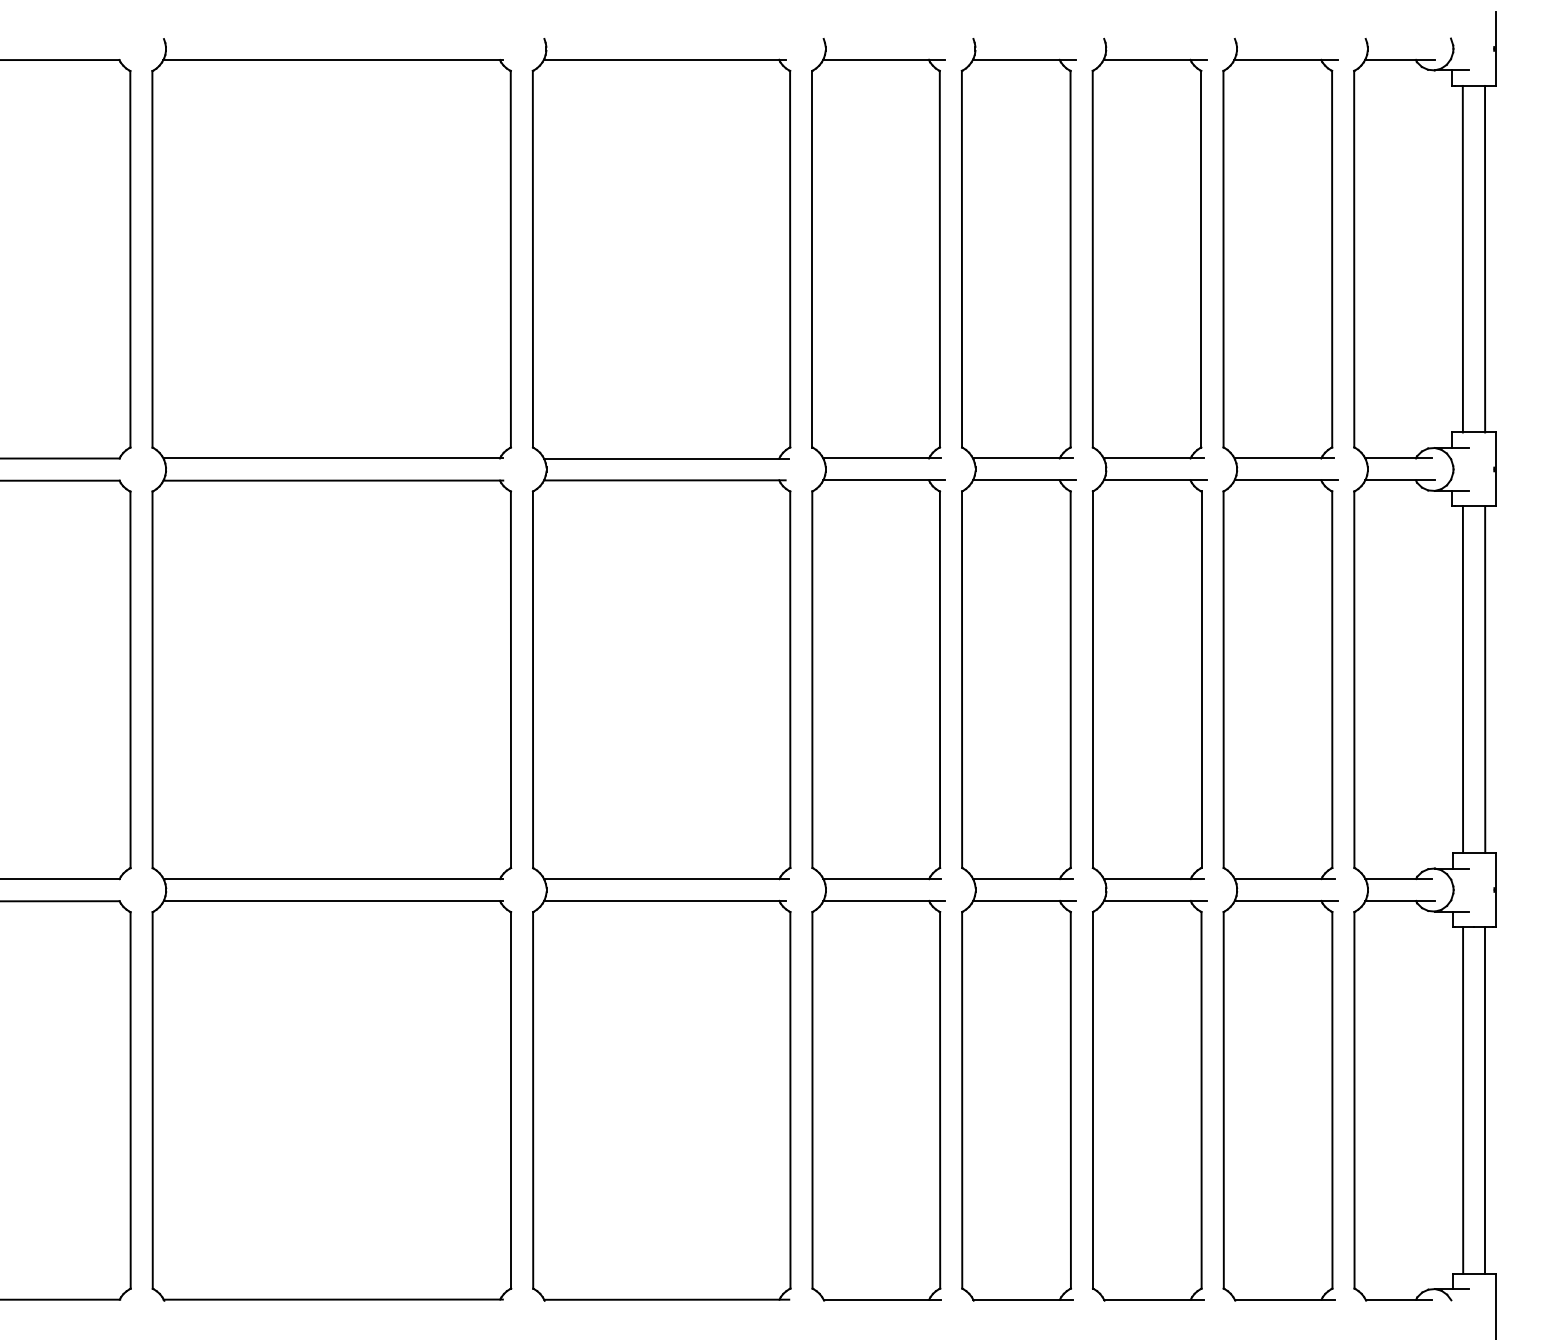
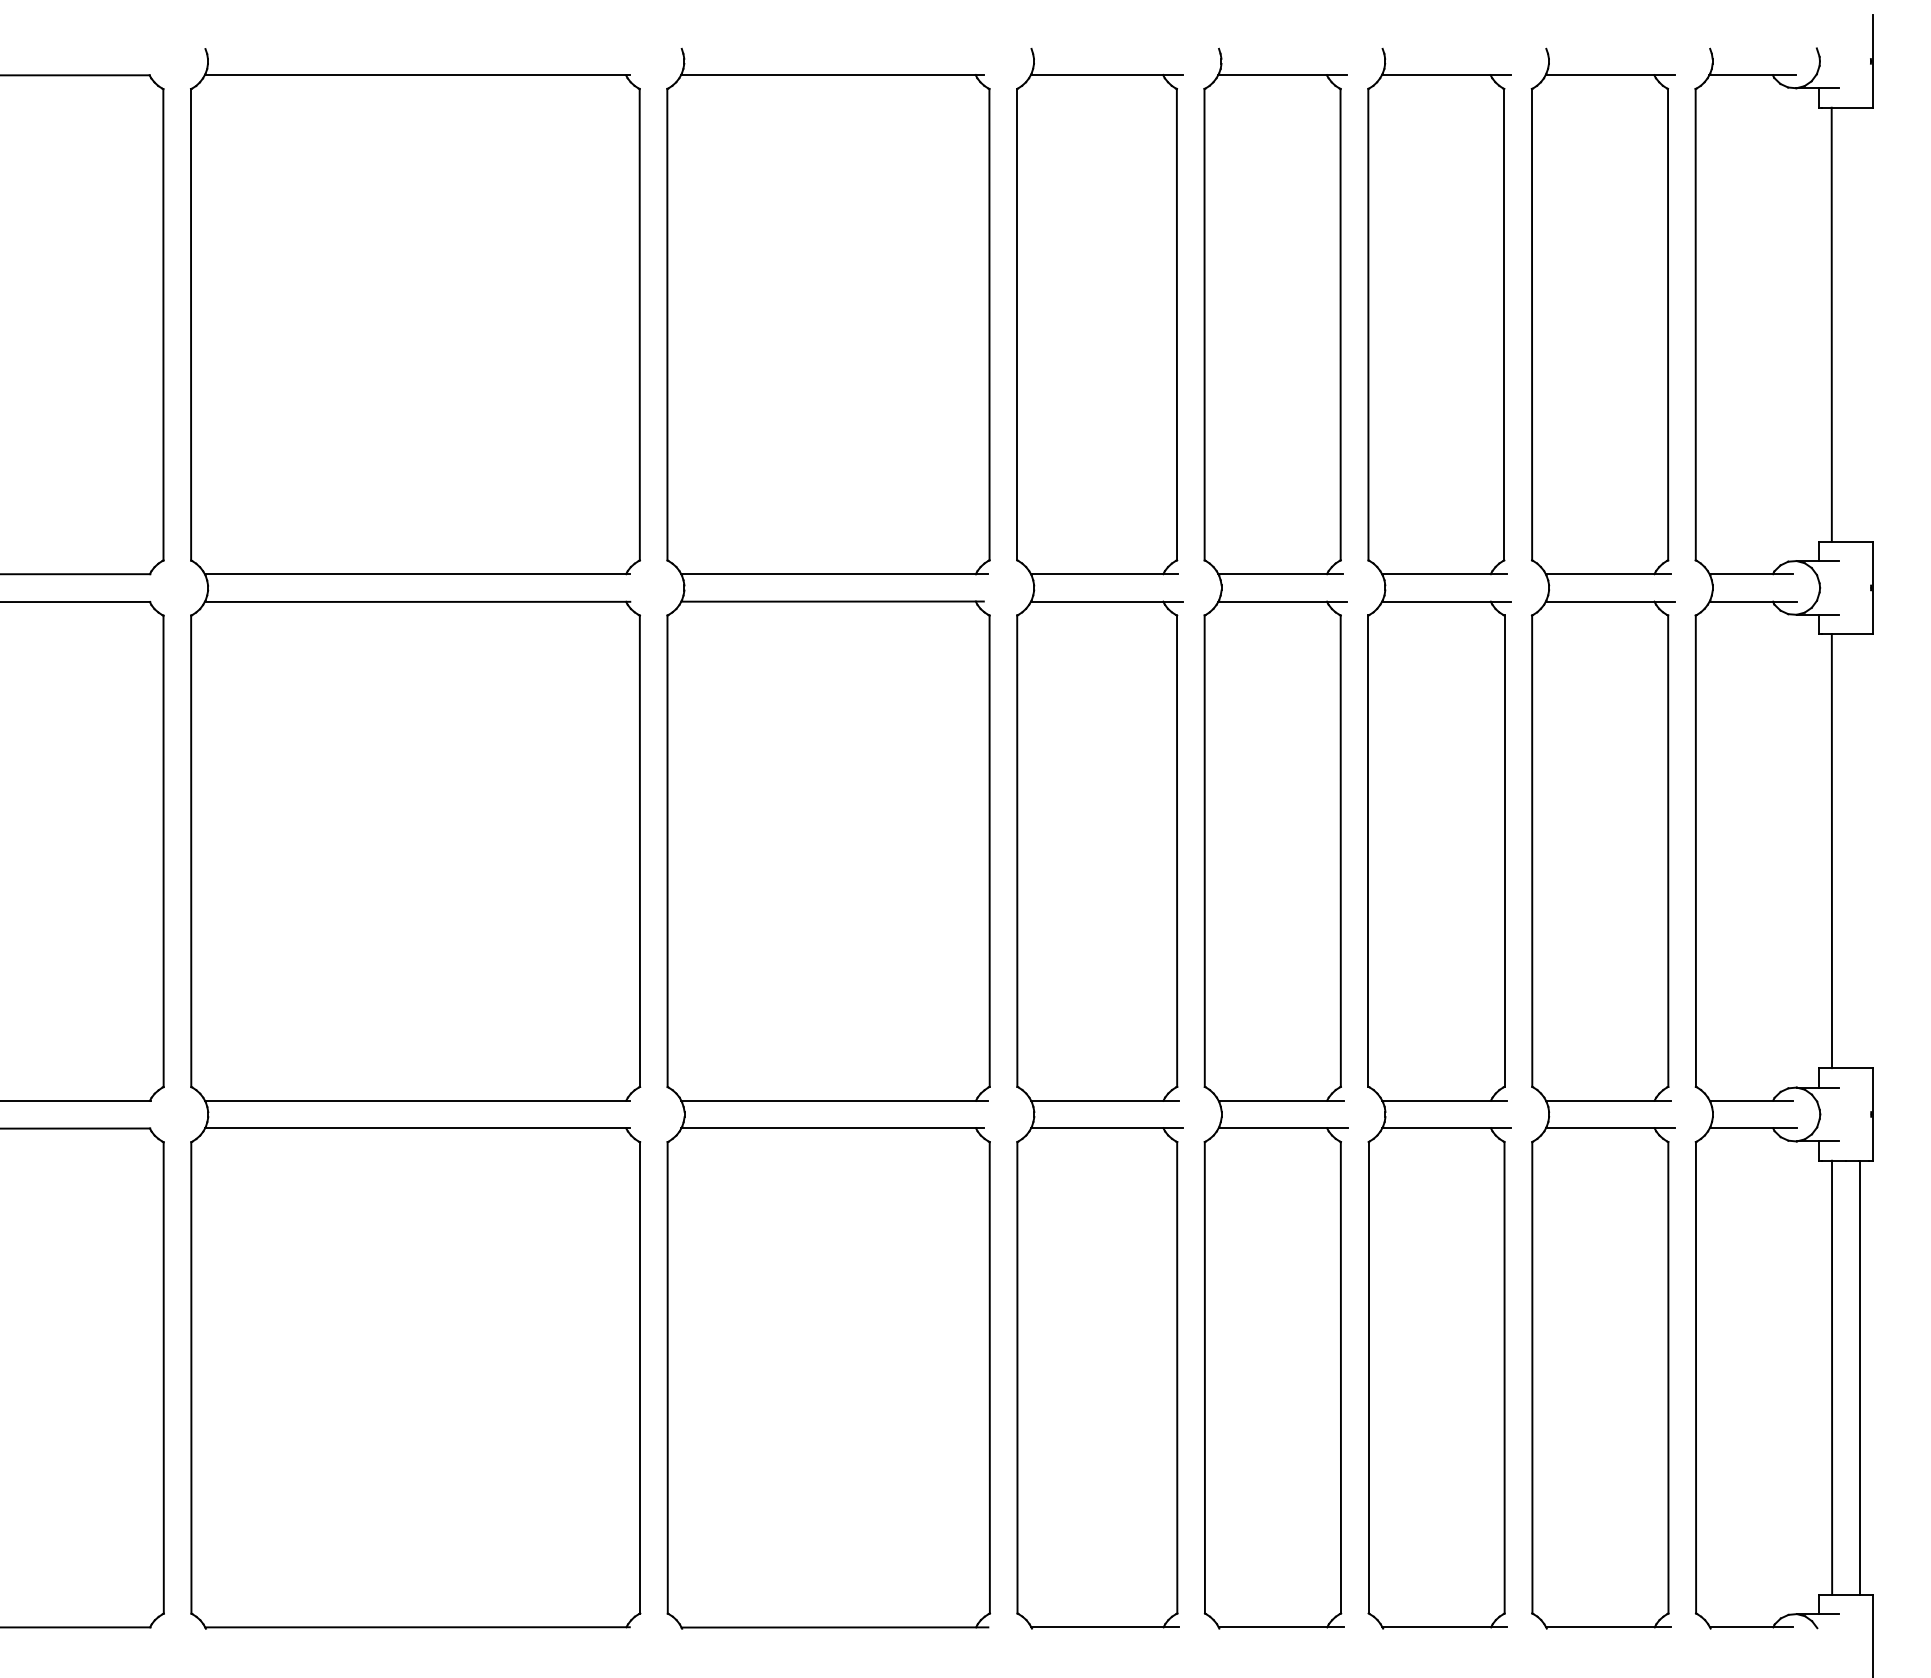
line: (1485, 259) -> (1859, 324), removed
line: (1485, 679) -> (1859, 851), removed

